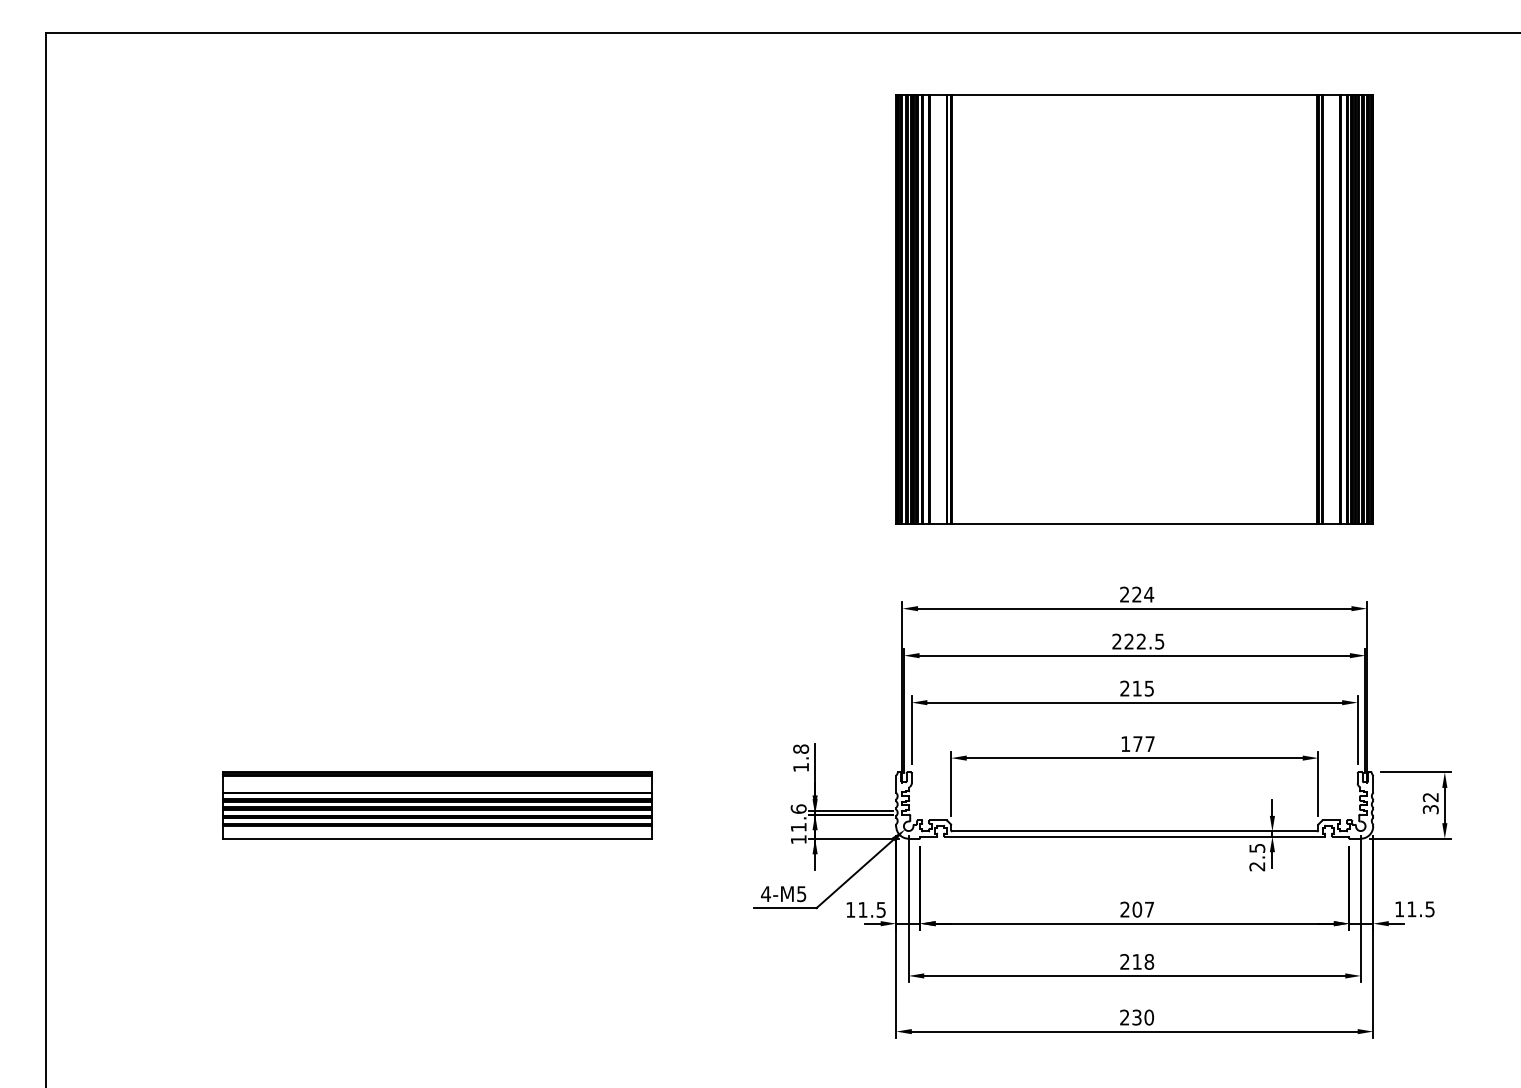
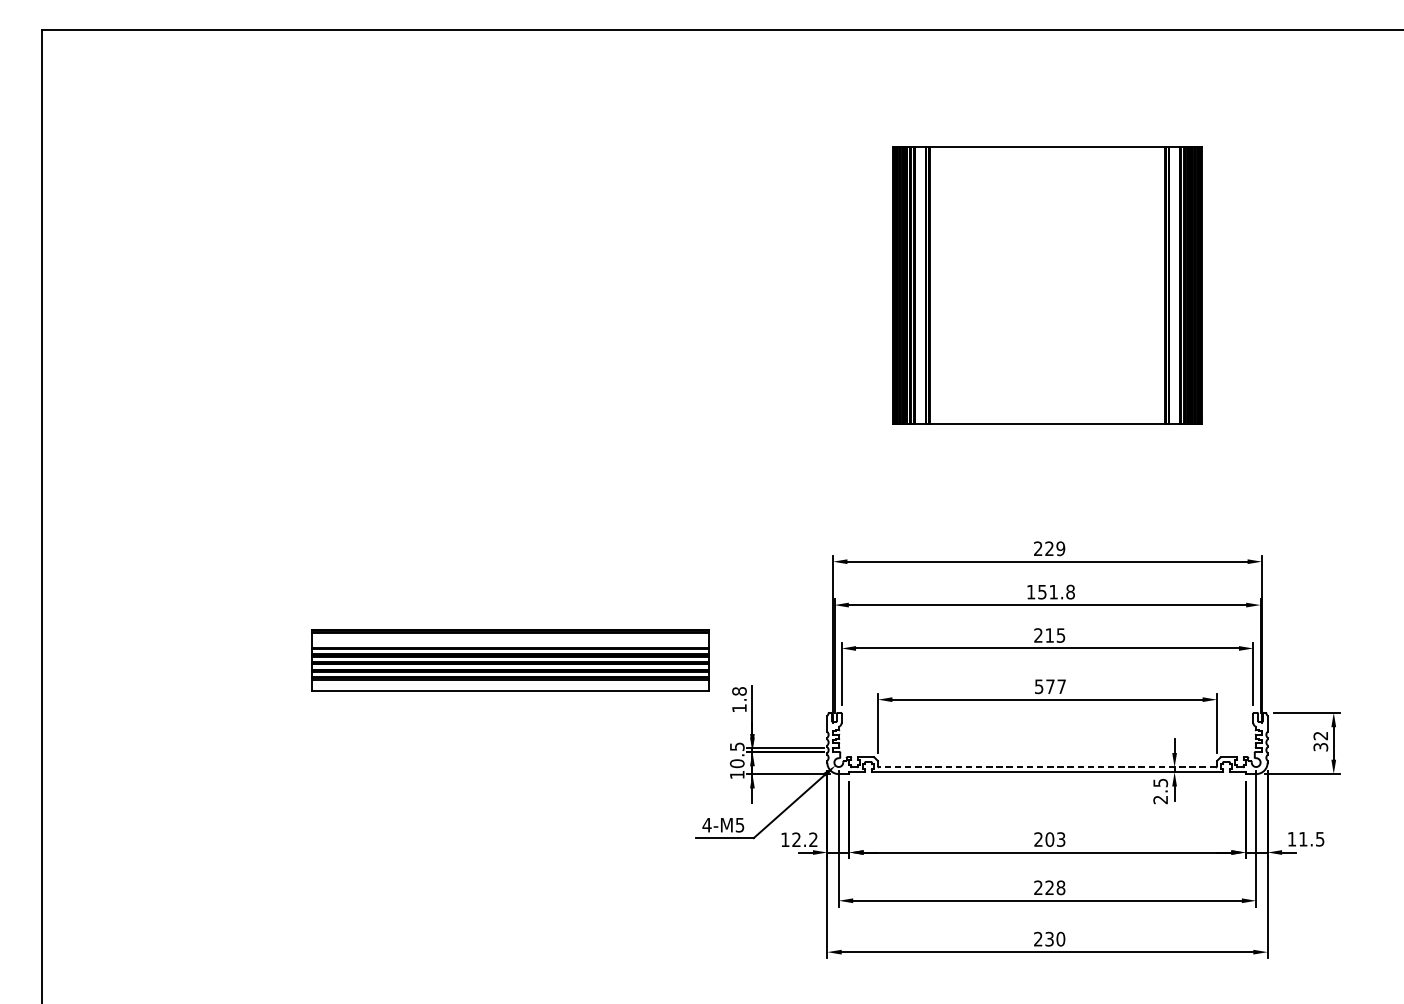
part: (1134, 309) -> (1047, 285), size x0.7
text: (1149, 594) -> (1061, 548), 224 -> 229
text: (1138, 641) -> (1050, 592), 222.5 -> 151.8
text: (1125, 744) -> (1038, 687), 177 -> 577
part: (437, 805) -> (510, 660), moved
text: (798, 818) -> (737, 755), 11.6 -> 10.5
line: (1134, 831) -> (1047, 767), solid -> dashed
text: (871, 909) -> (804, 839), 11.5 -> 12.2
text: (1149, 909) -> (1061, 839), 207 -> 203
text: (1136, 961) -> (1049, 887), 218 -> 228

